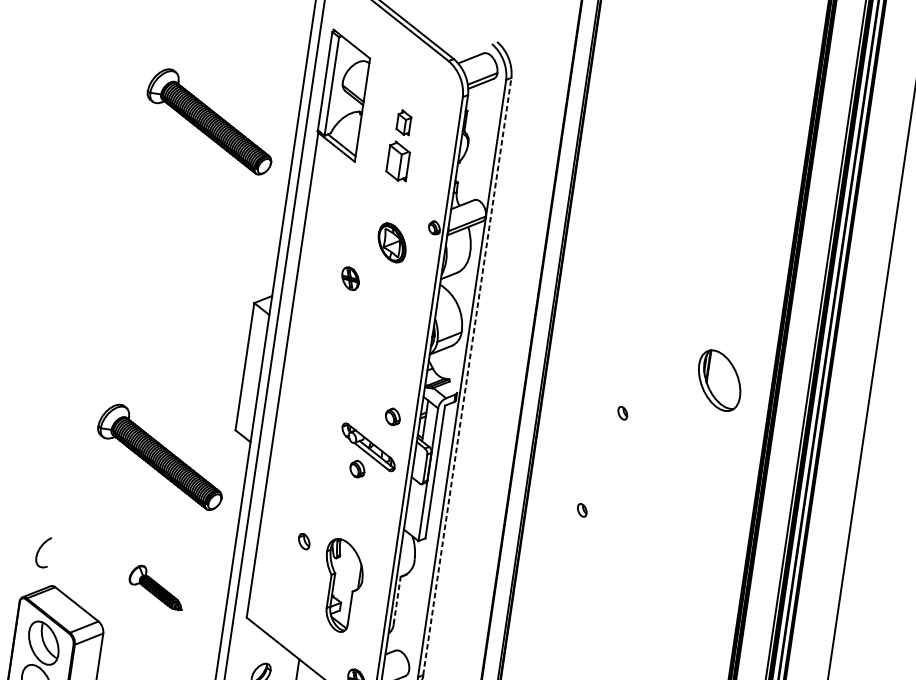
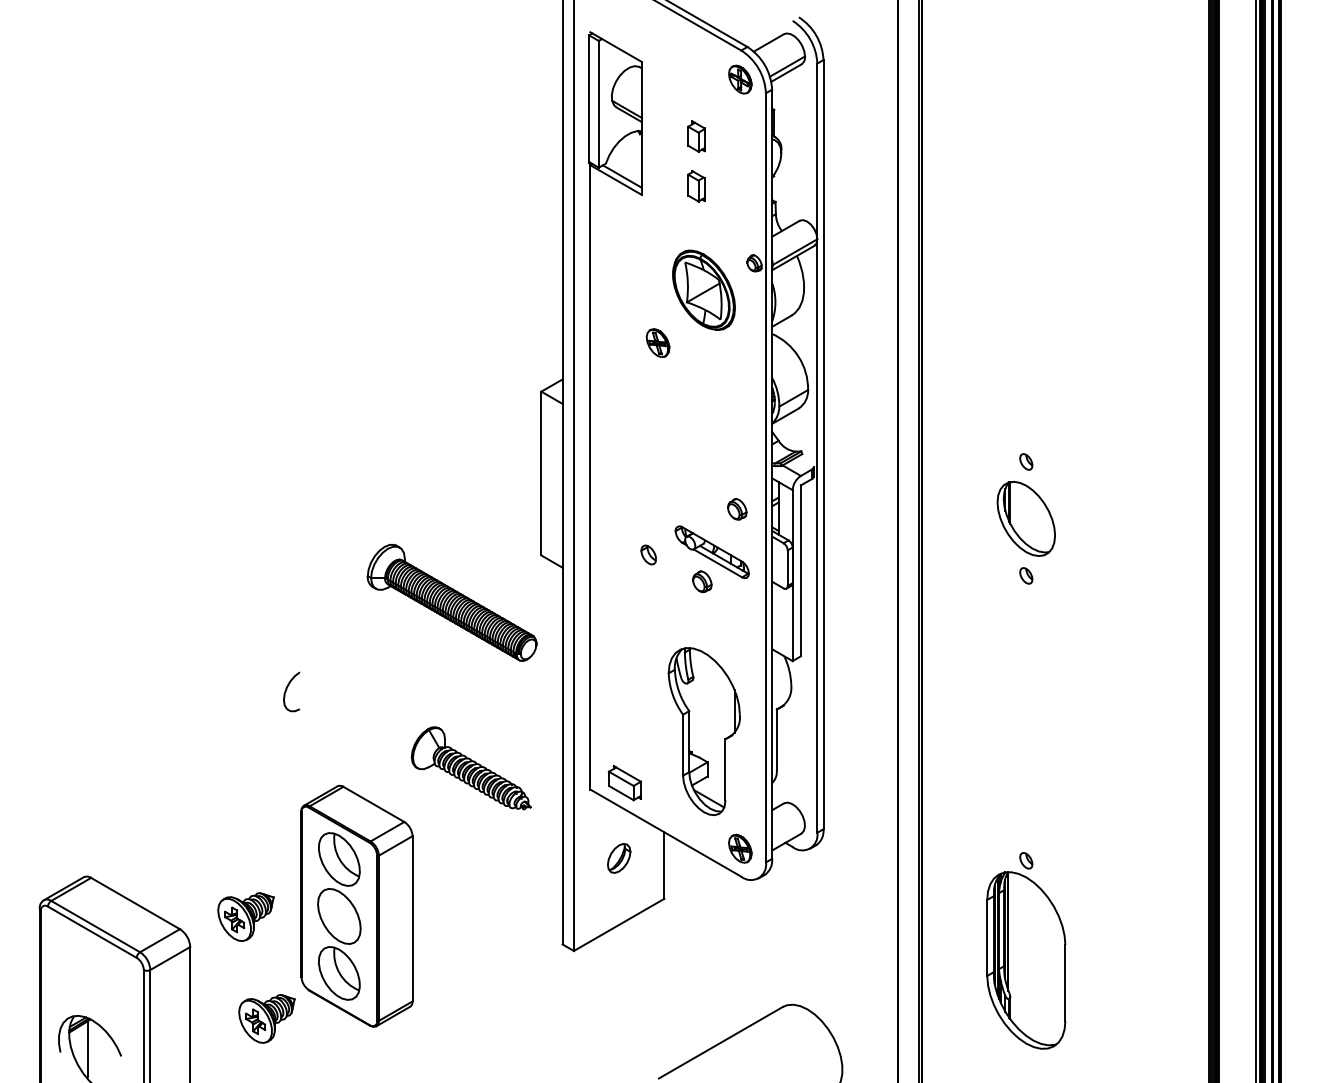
part: (444, 83) -> (740, 79), added
part: (209, 121) -> (451, 170), removed
part: (398, 161) -> (696, 186), size x0.62
part: (391, 242) -> (703, 289), size x1.67
line: (467, 376) -> (823, 444), dashed -> solid
part: (719, 380) -> (1025, 518), moved
part: (582, 510) -> (1026, 575), moved
part: (304, 541) -> (648, 554), moved
curve: (40, 549) -> (287, 689), moved
part: (341, 585) -> (703, 731), size x1.43
part: (156, 587) -> (470, 768), size x1.67
line: (396, 600) -> (776, 739), dashed -> solid
part: (273, 616) -> (624, 783), added

